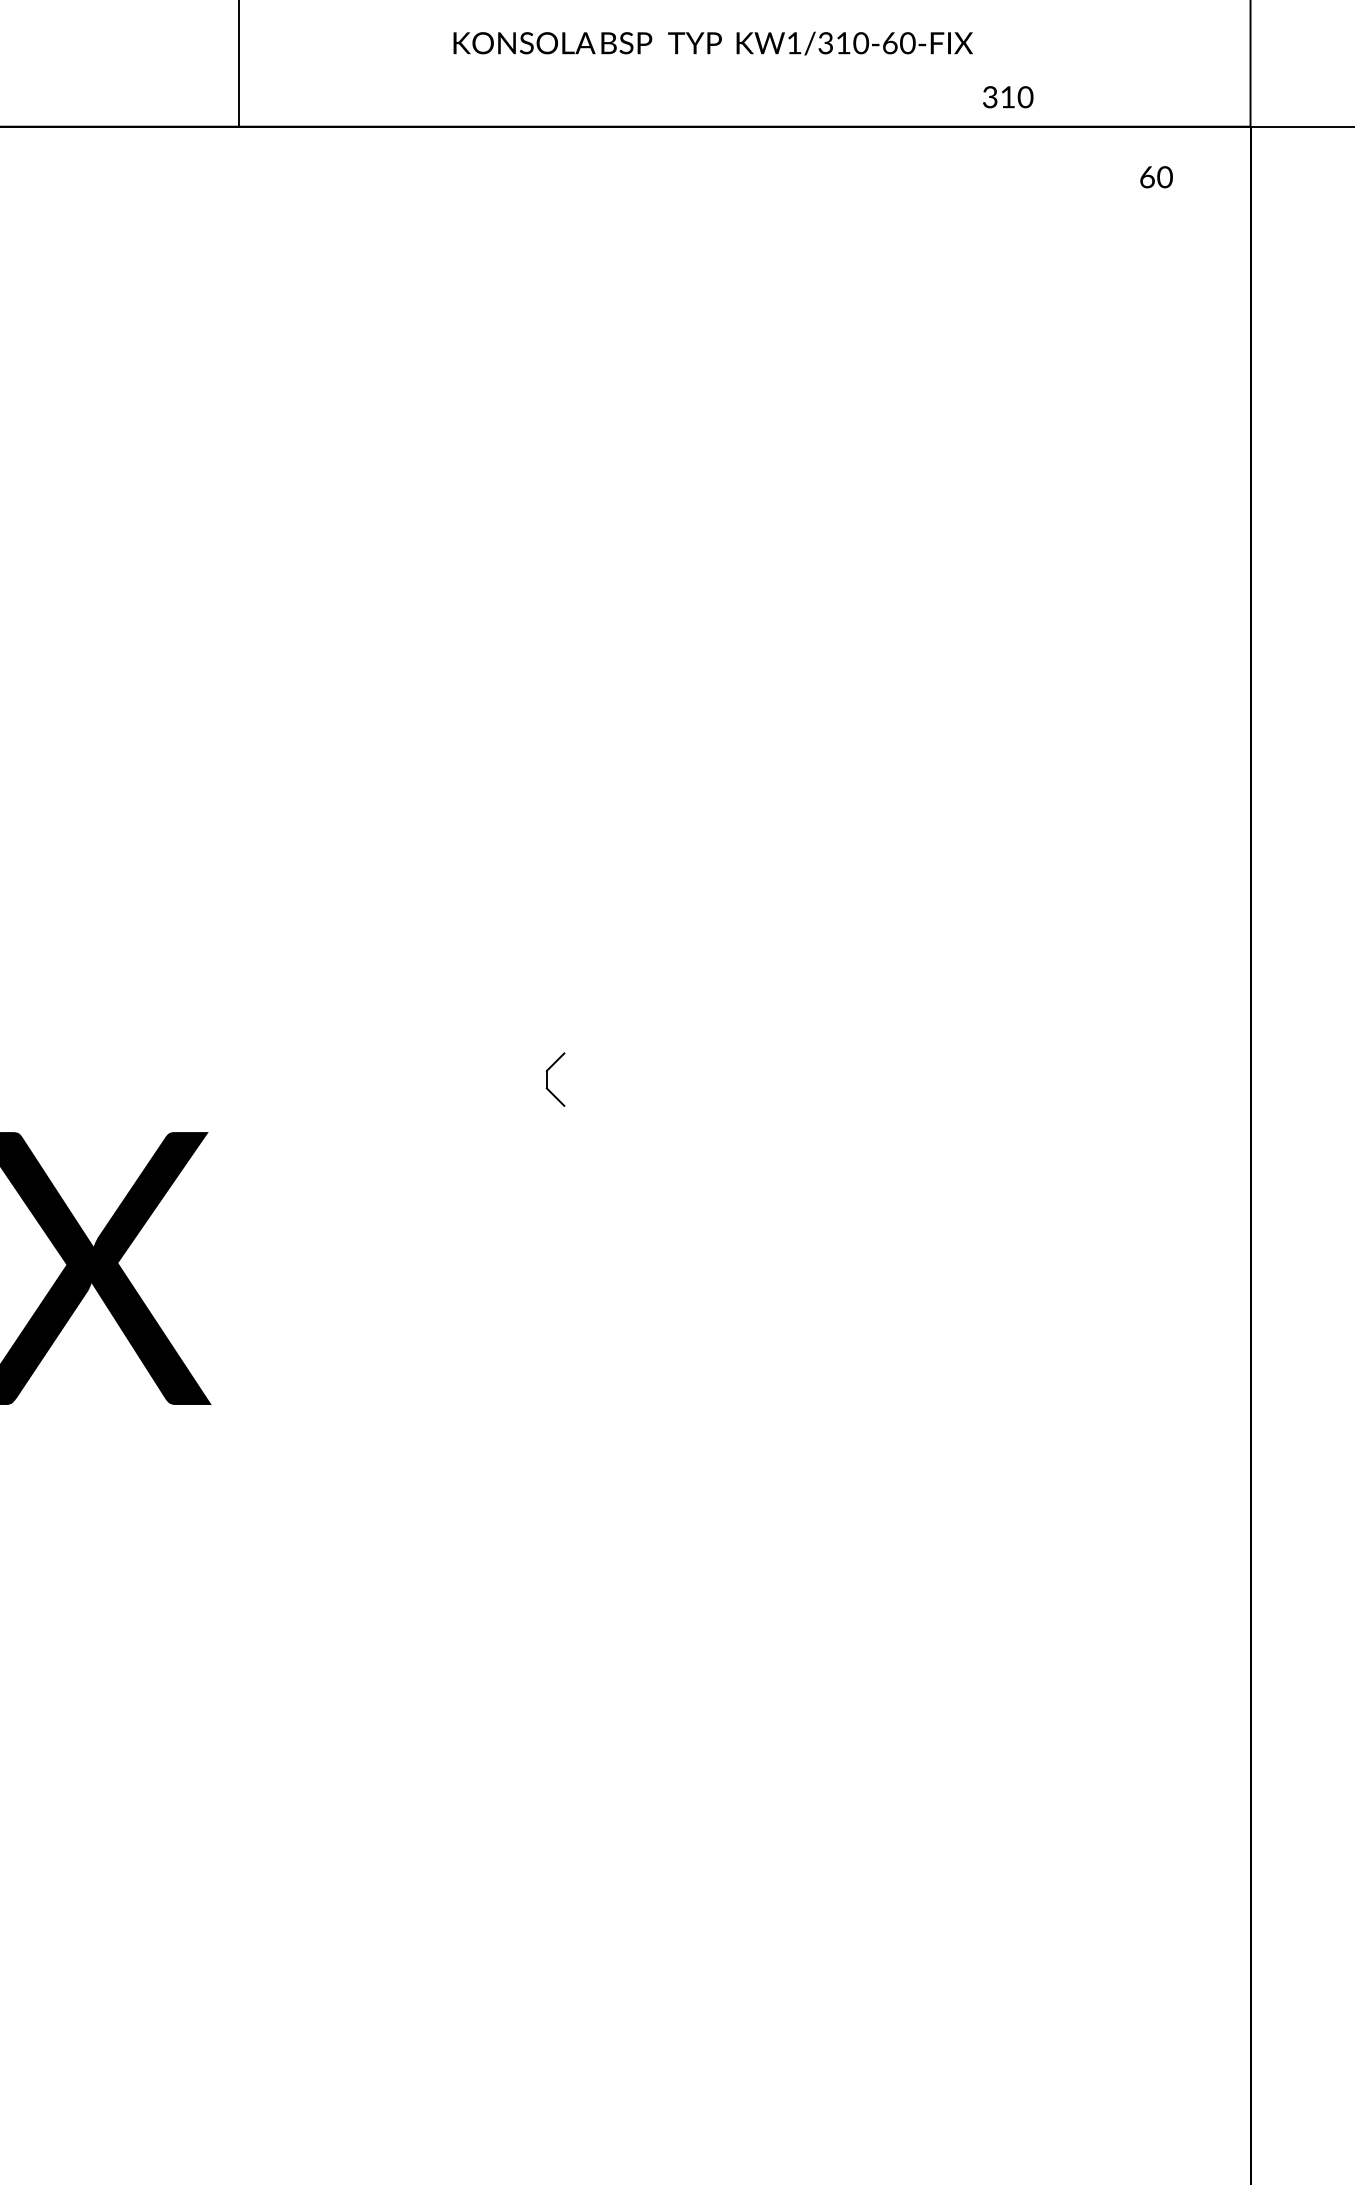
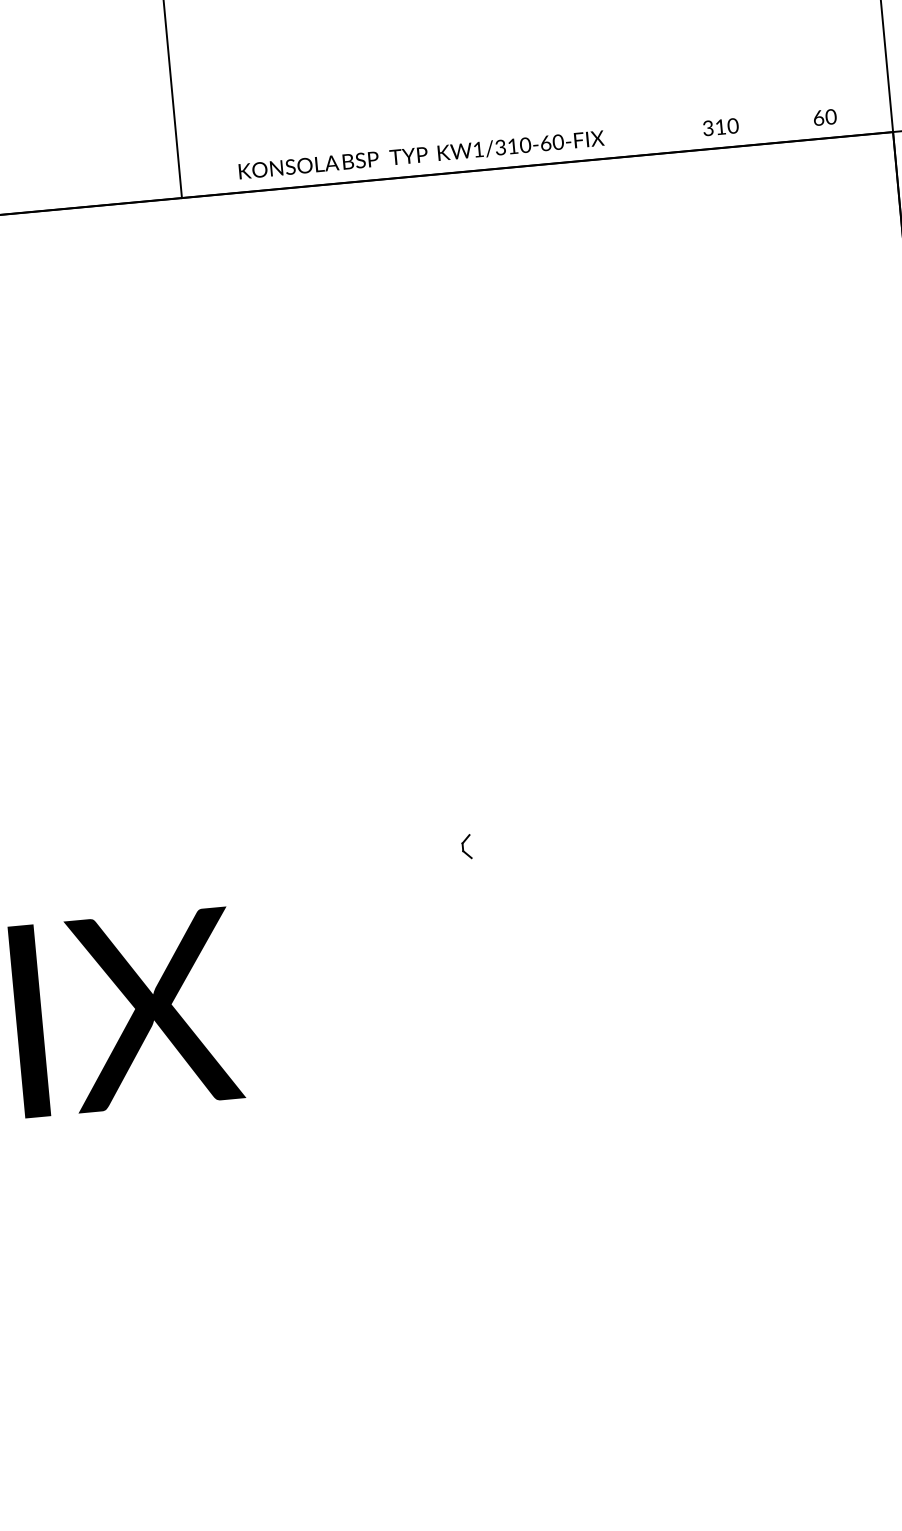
text: (712, 43) -> (421, 155), moved
text: (1156, 177) -> (825, 117), moved
part: (554, 1079) -> (466, 846), size x0.62

